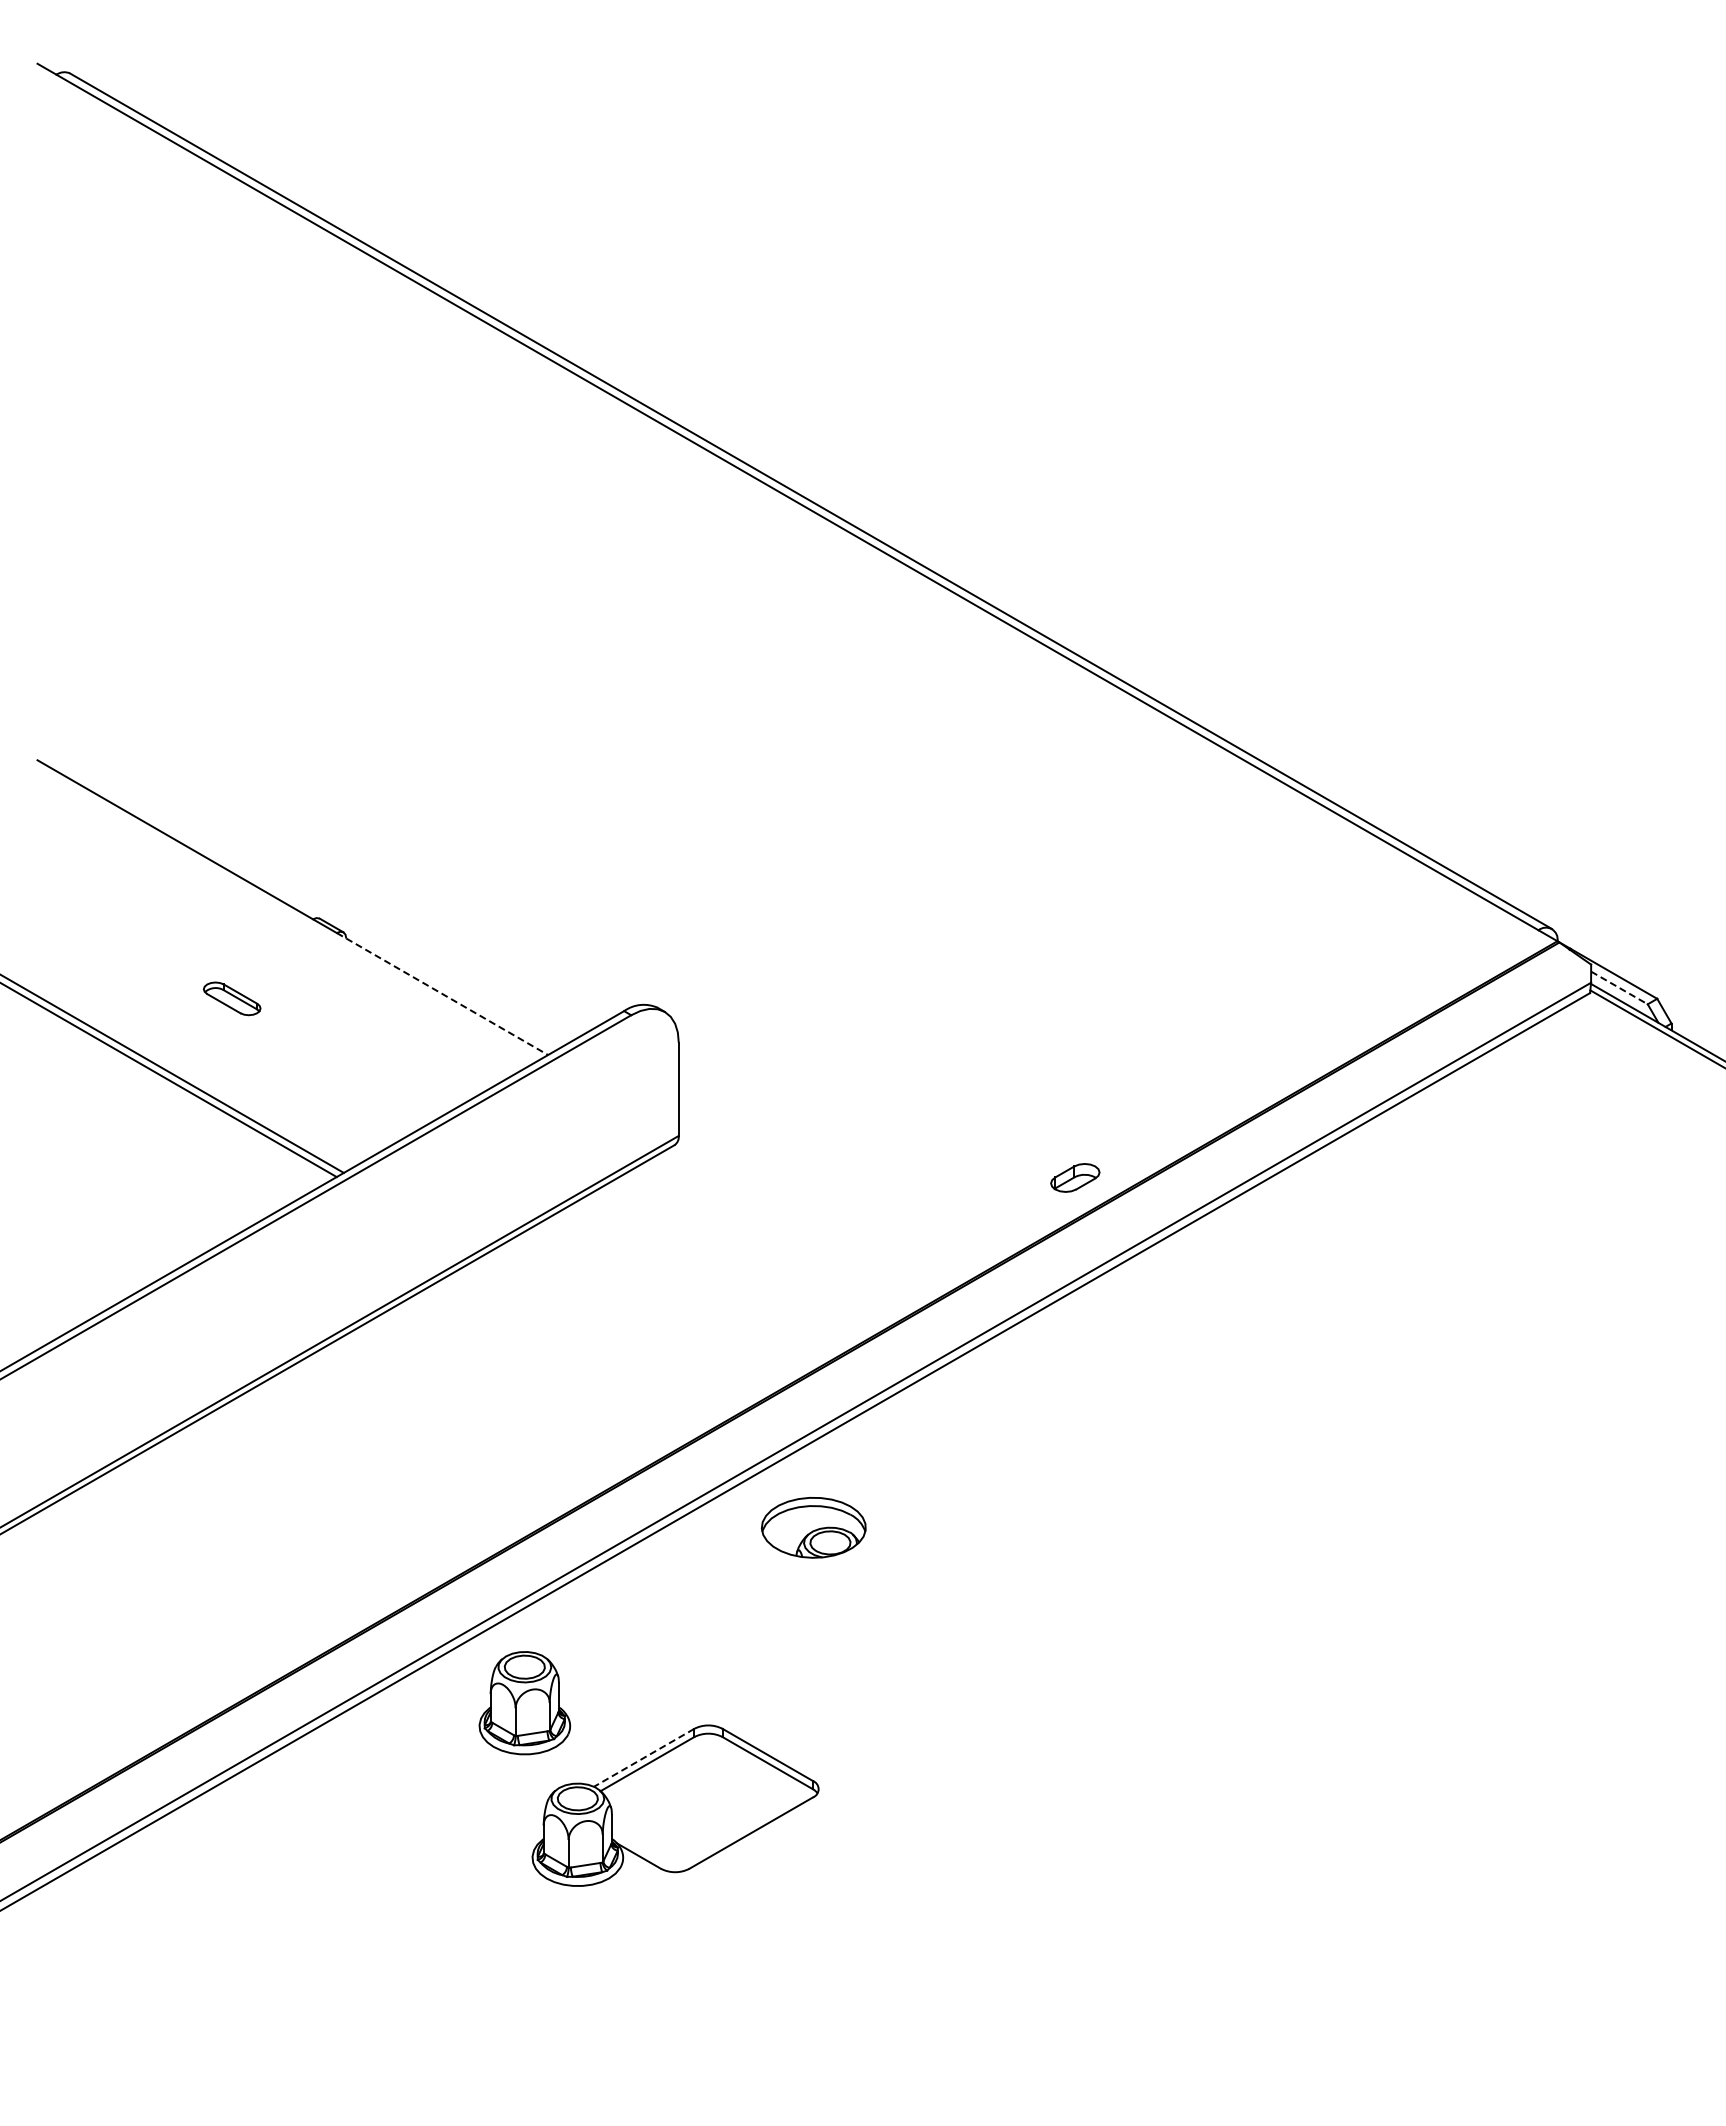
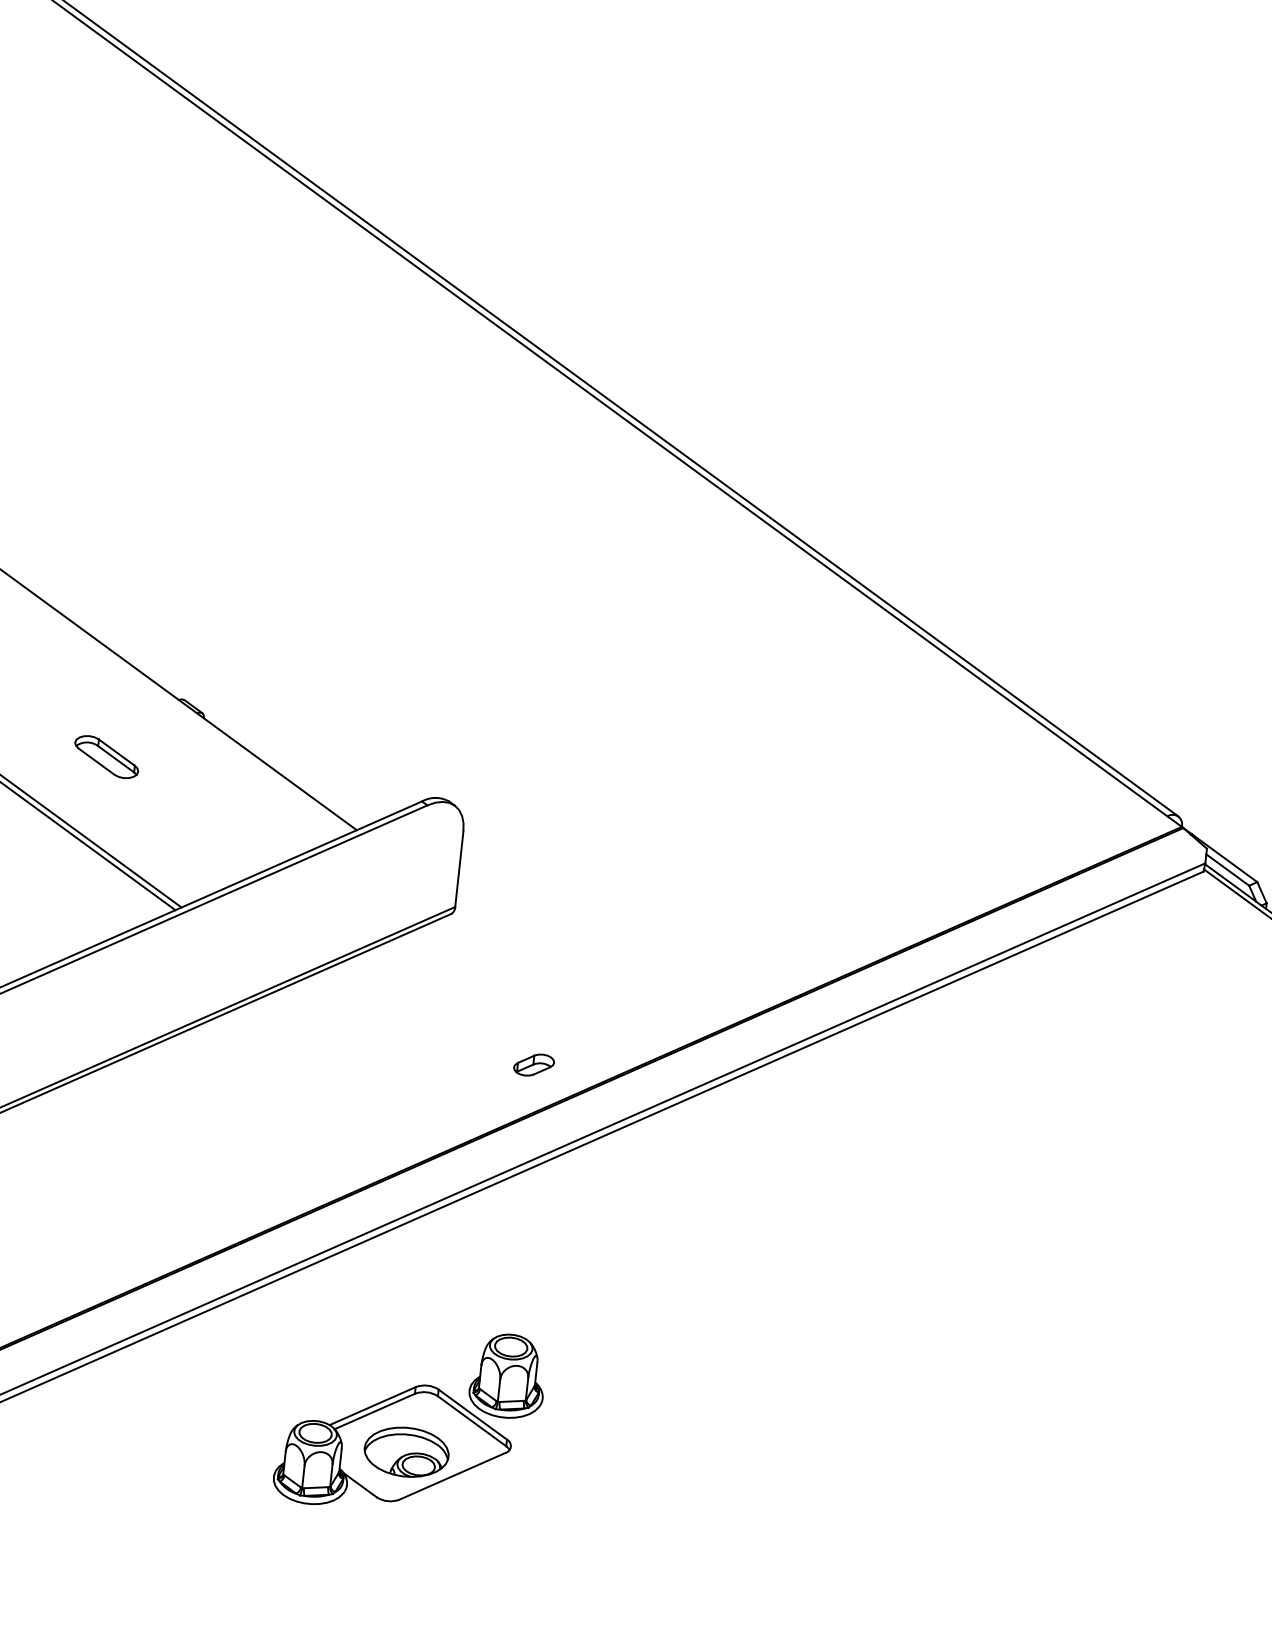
line: (1619, 987) -> (1227, 869), dashed -> solid
line: (442, 994) -> (276, 772), dashed -> solid
part: (231, 998) -> (106, 756), size x1.43
part: (1075, 1177) -> (534, 1064), moved
part: (813, 1527) -> (406, 1451), moved
part: (524, 1703) -> (507, 1376), moved
line: (644, 1757) -> (373, 1405), dashed -> solid

